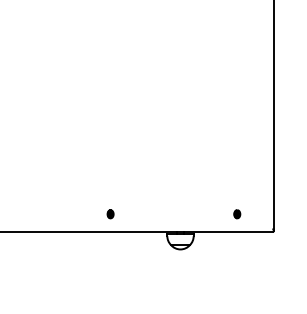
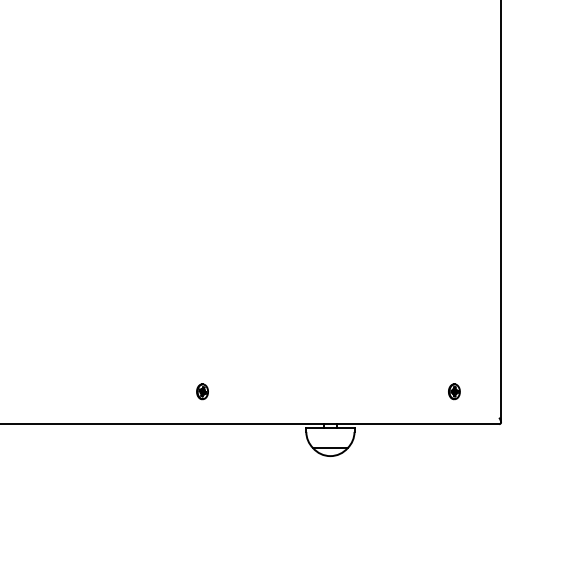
part: (237, 214) -> (454, 392), moved

